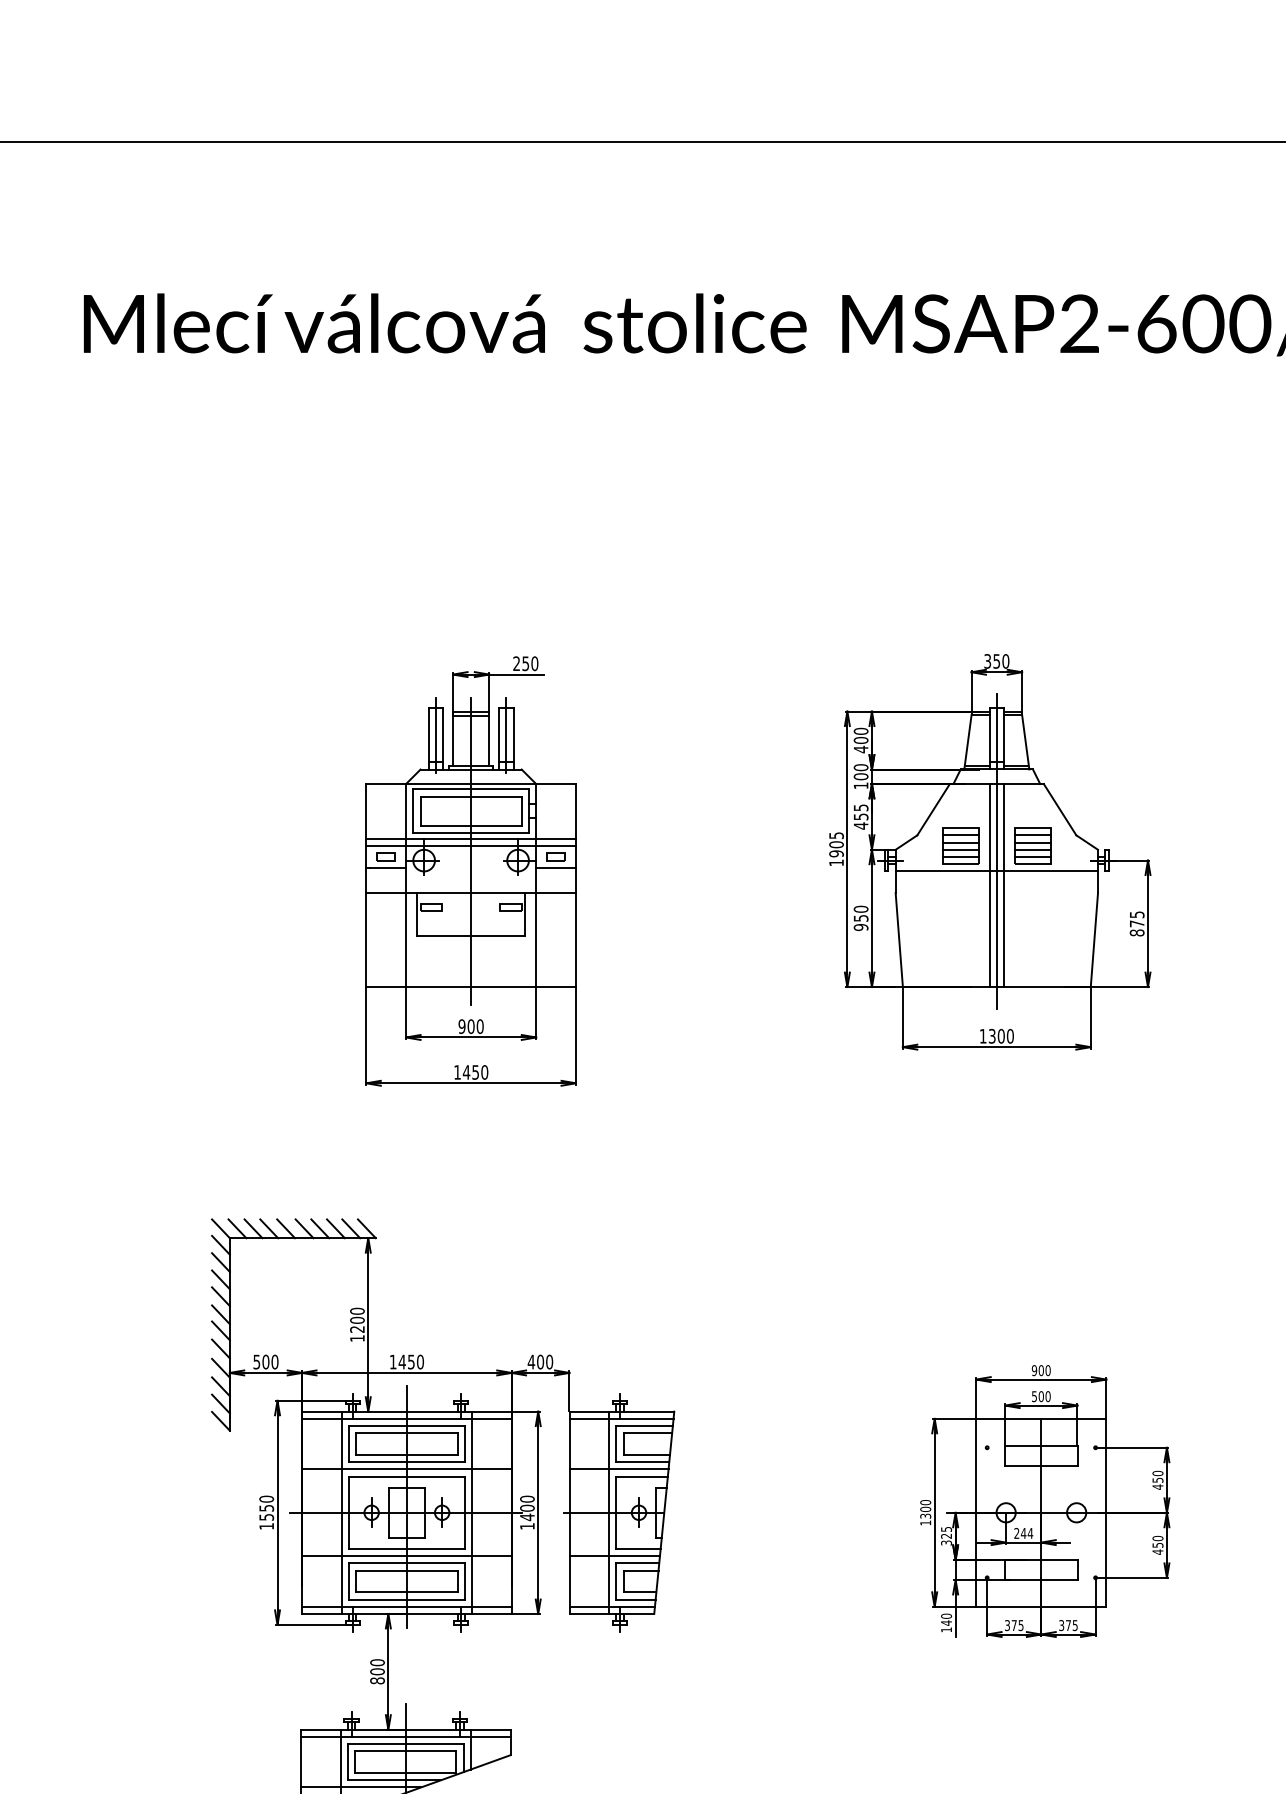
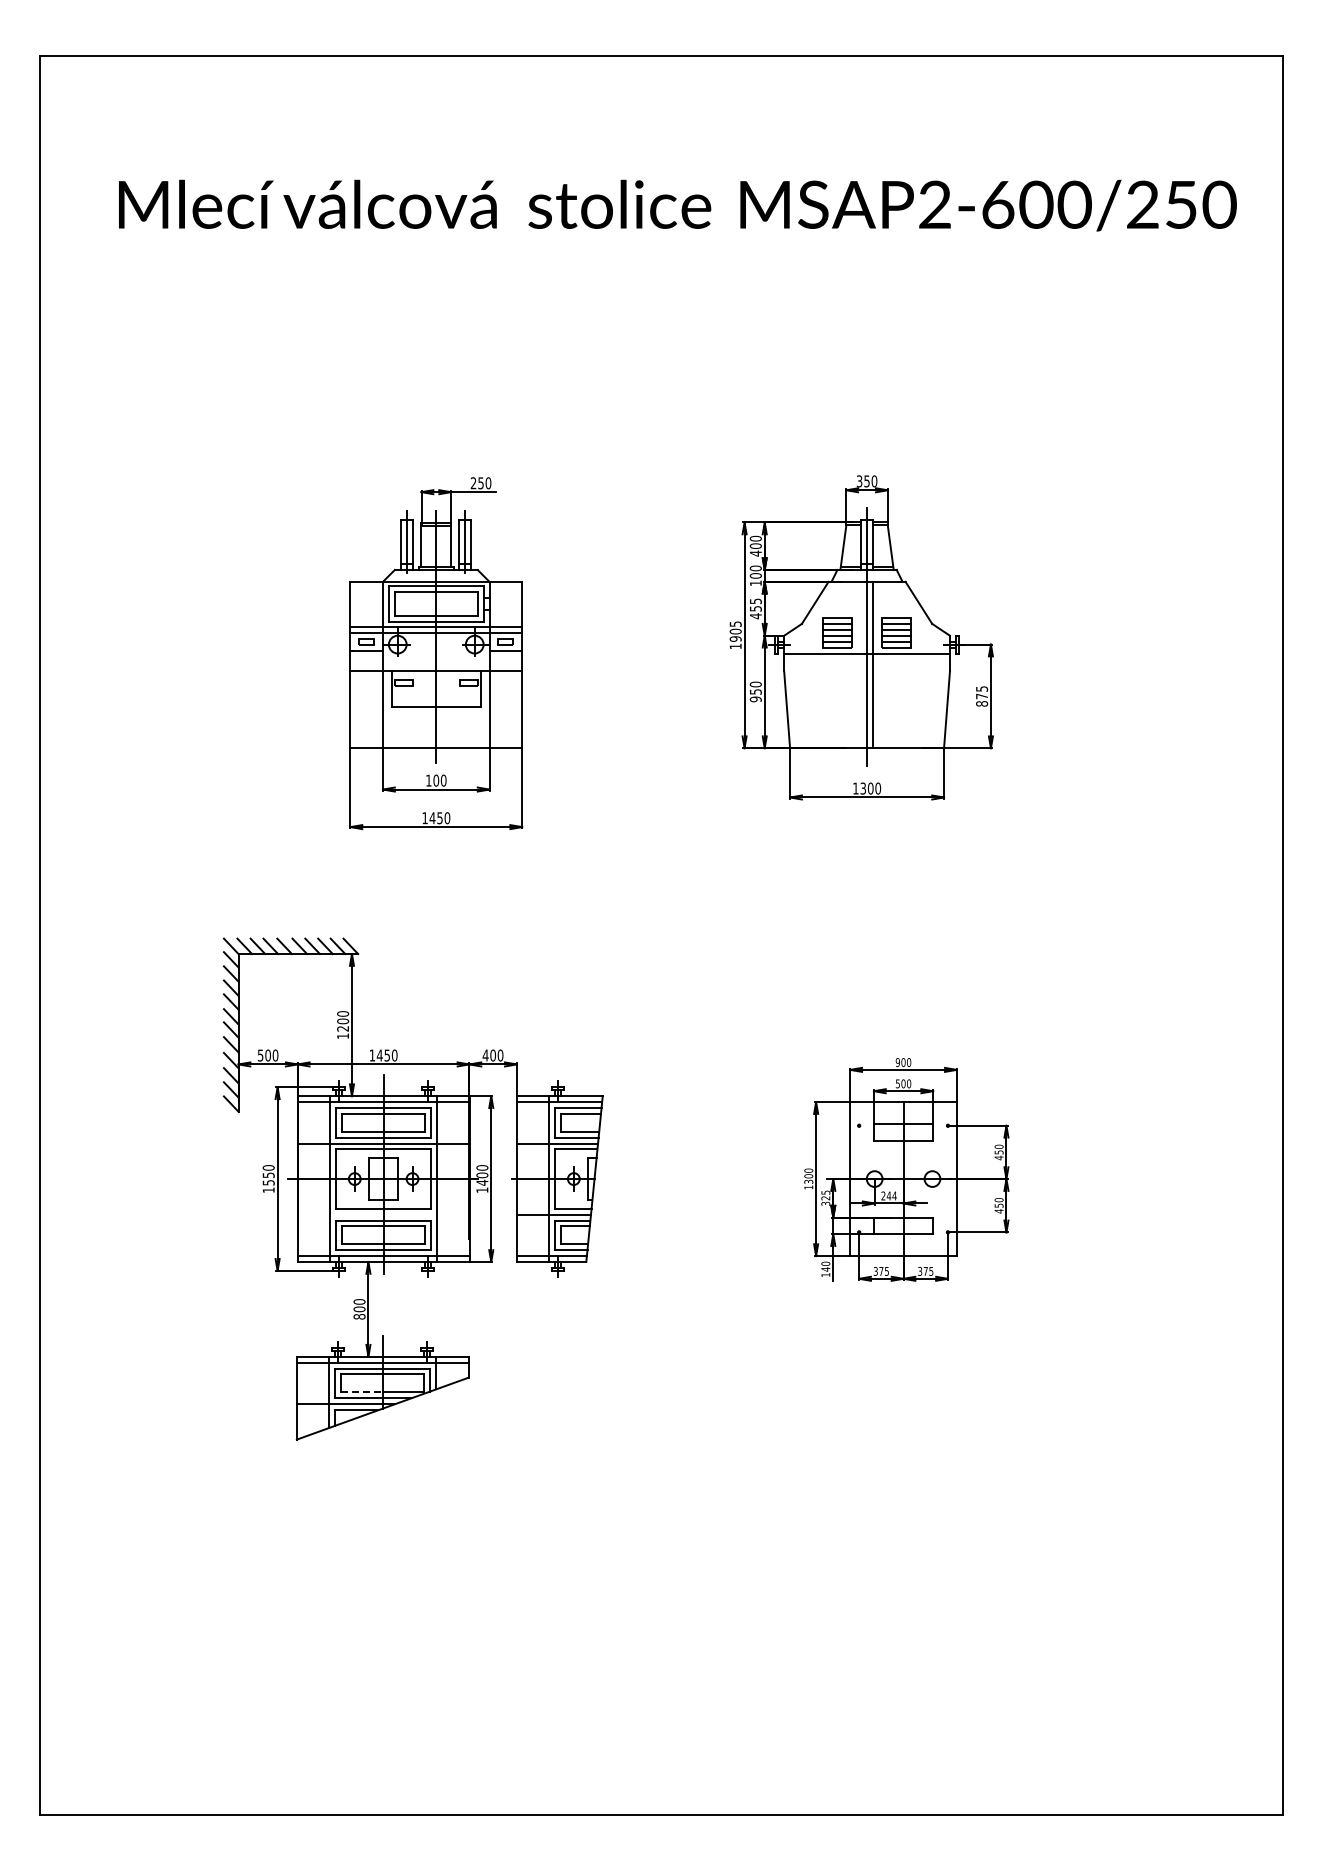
line: (990, 884) -> (861, 664), removed
text: (461, 1026) -> (428, 780), 900 -> 100
line: (406, 1556) -> (383, 1214), removed
line: (381, 1773) -> (362, 1392), solid -> dashed

